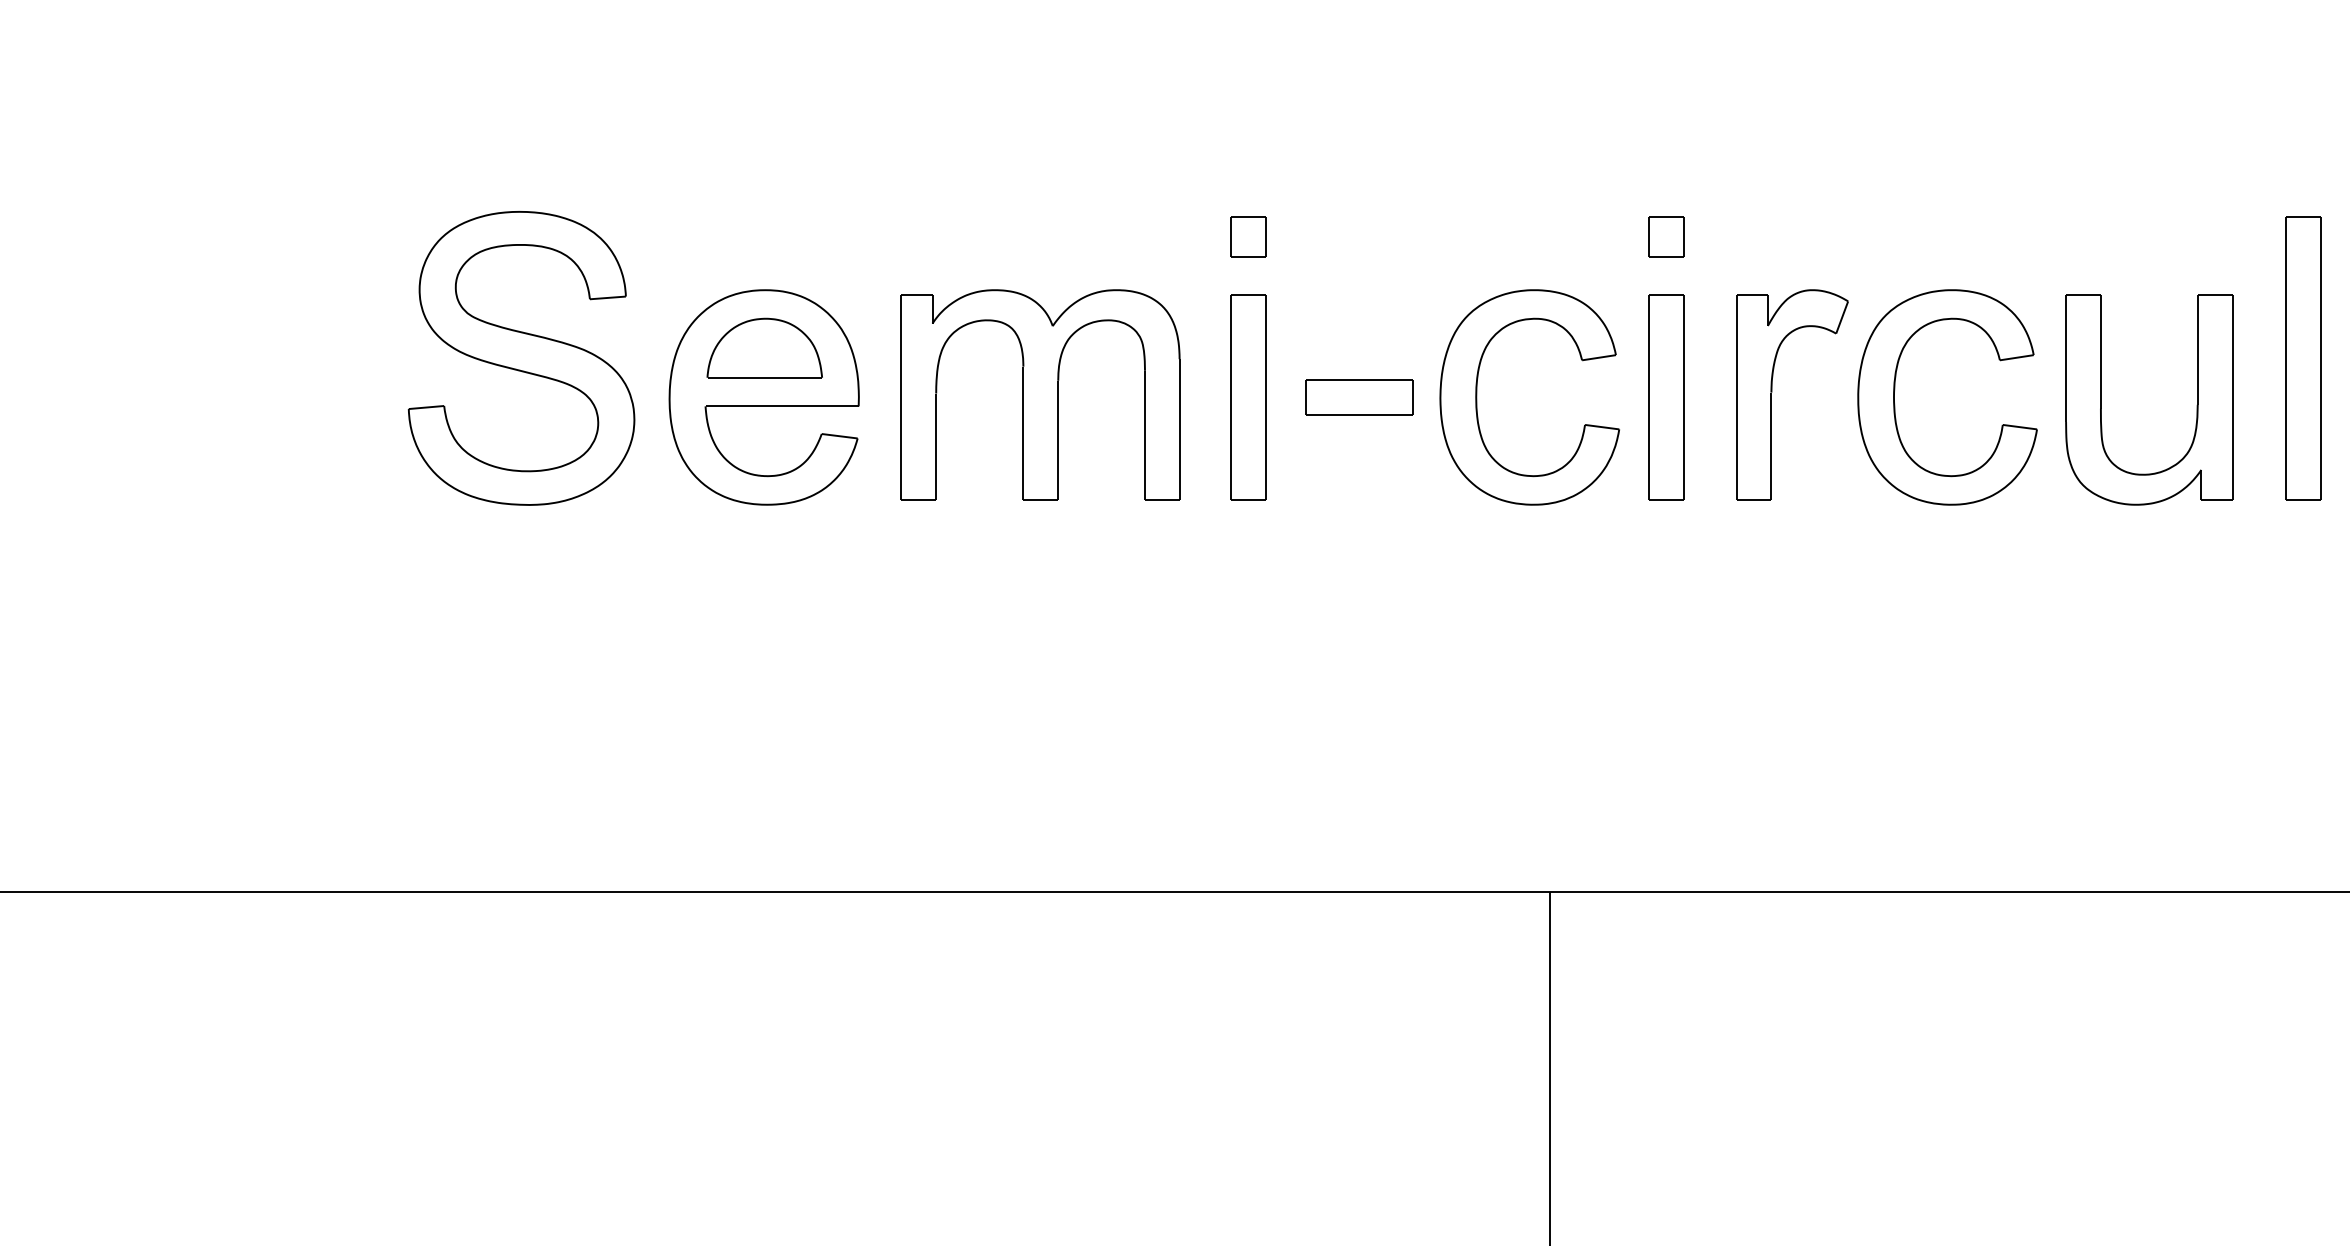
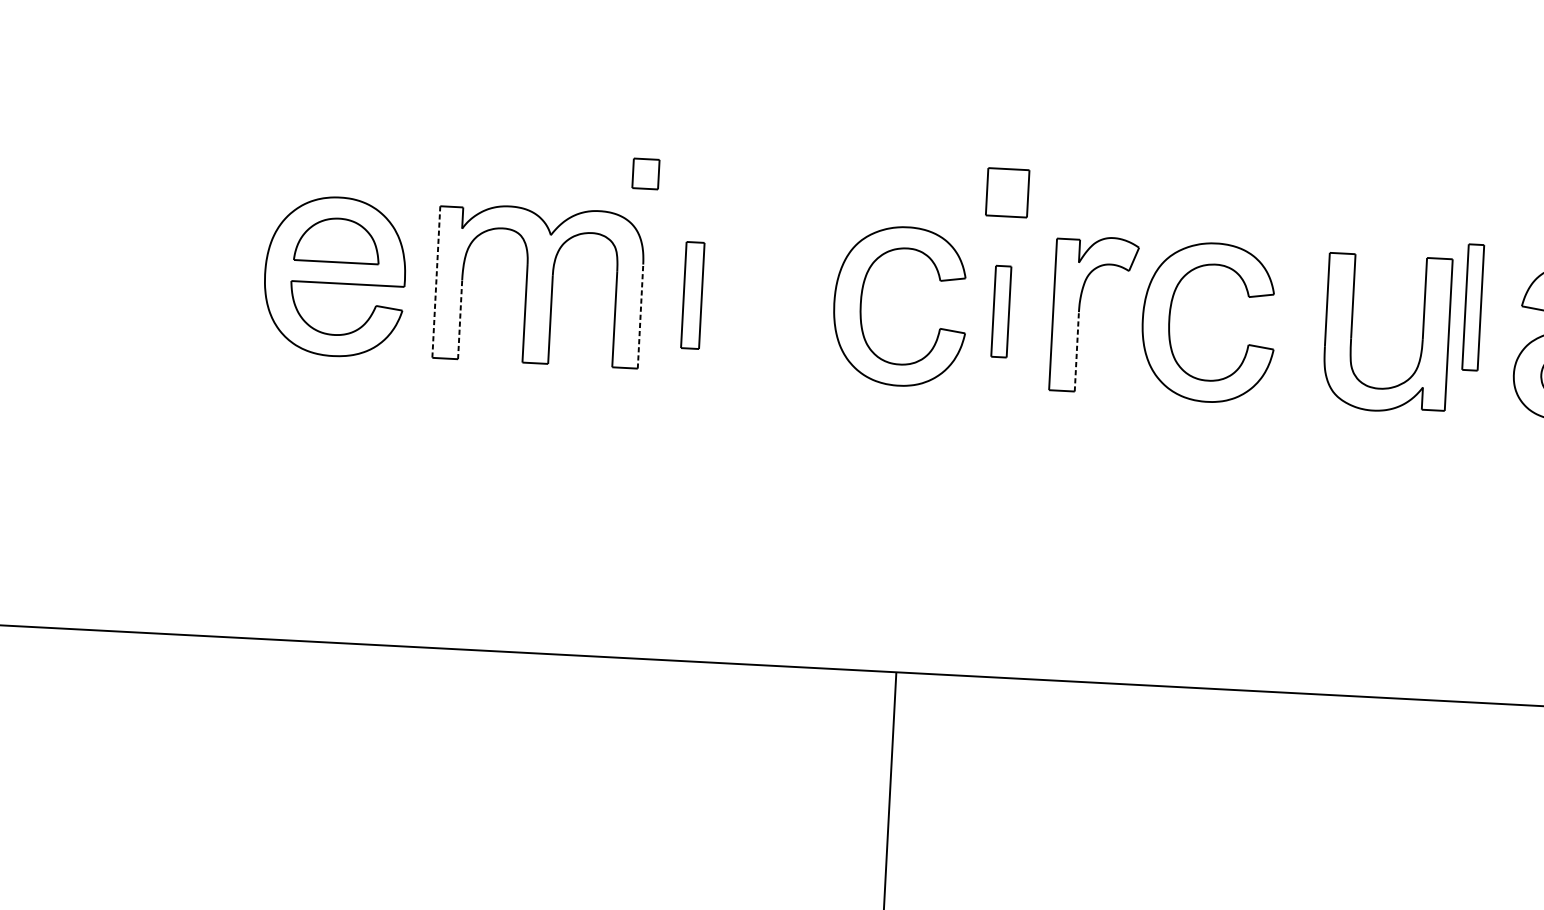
part: (1248, 236) -> (645, 173), moved
part: (1666, 236) -> (1007, 192), size x1.6
part: (521, 358) -> (157, 238), removed
part: (2303, 358) -> (1473, 307), size x0.6
line: (901, 397) -> (436, 282), solid -> dashed
part: (1248, 397) -> (692, 295), size x0.7
part: (1359, 397) -> (774, 299), removed
part: (1666, 397) -> (1001, 311), size x0.6
part: (2196, 405) -> (1421, 339), moved
line: (1179, 429) -> (640, 316), solid -> dashed
line: (936, 446) -> (460, 319), solid -> dashed
line: (1771, 446) -> (1076, 351), solid -> dashed

